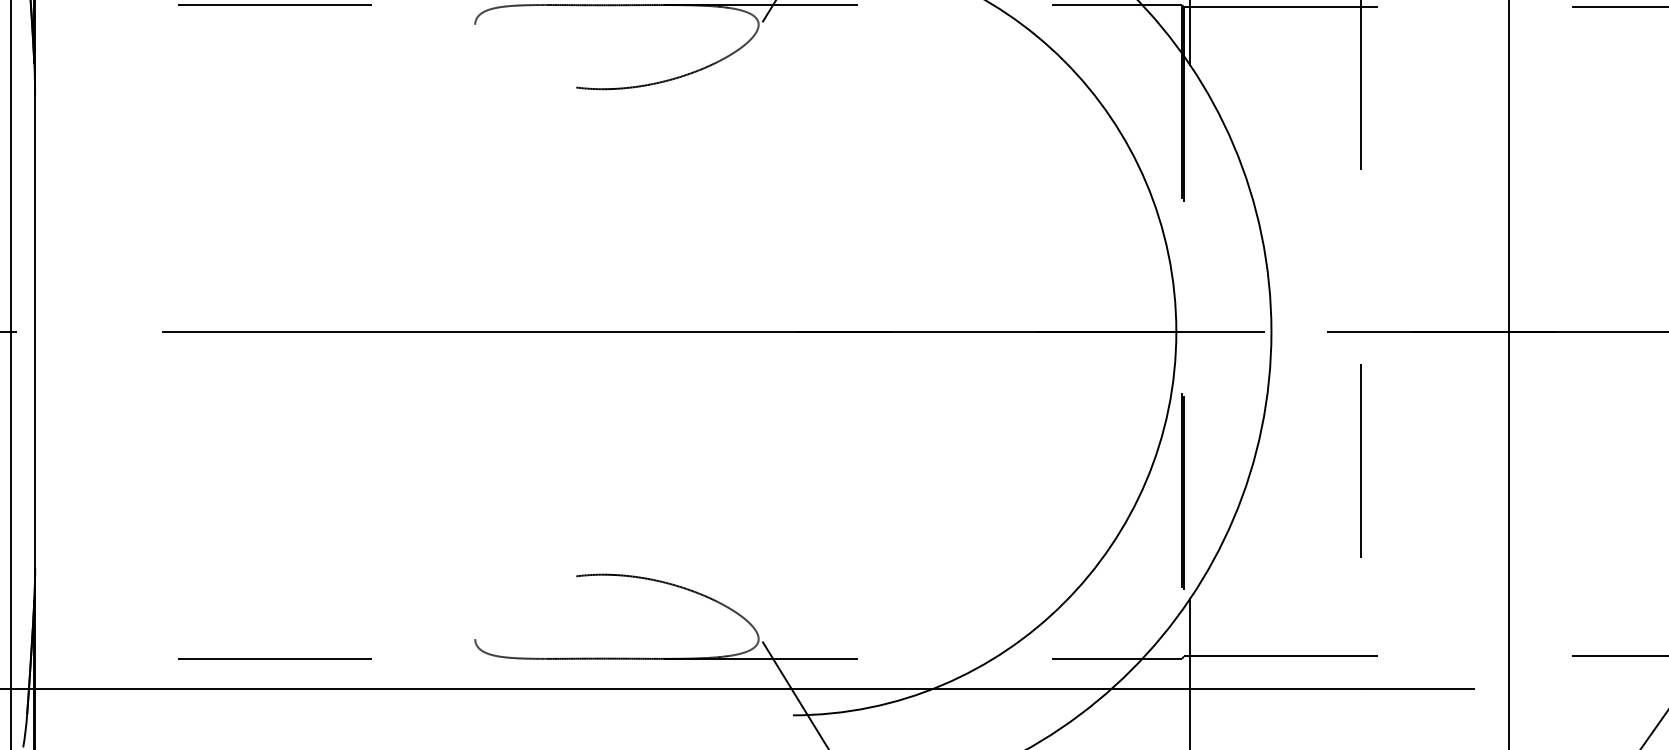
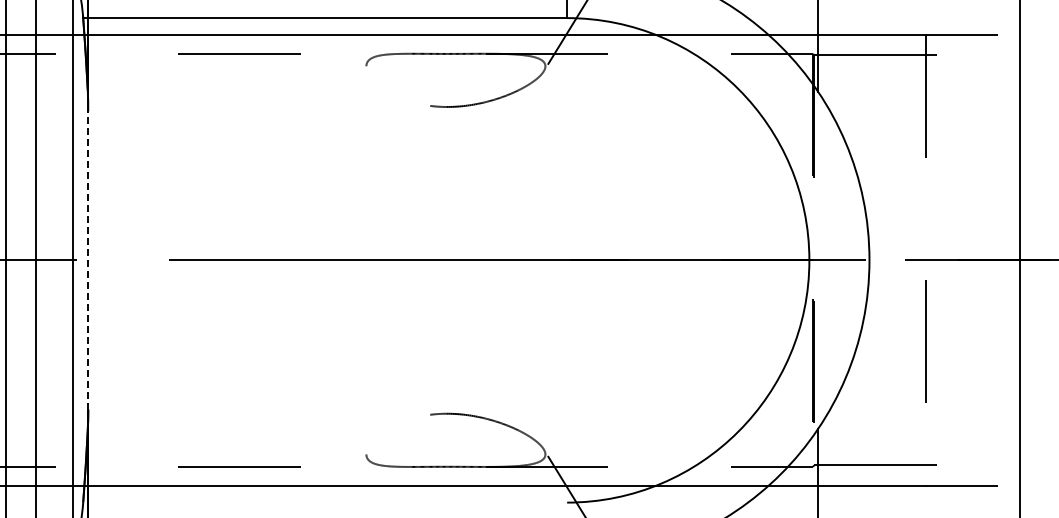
line: (35, 330) -> (88, 259), solid -> dashed

